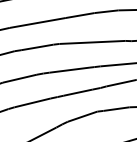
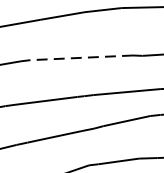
line: (92, 42) -> (81, 57), solid -> dashed

